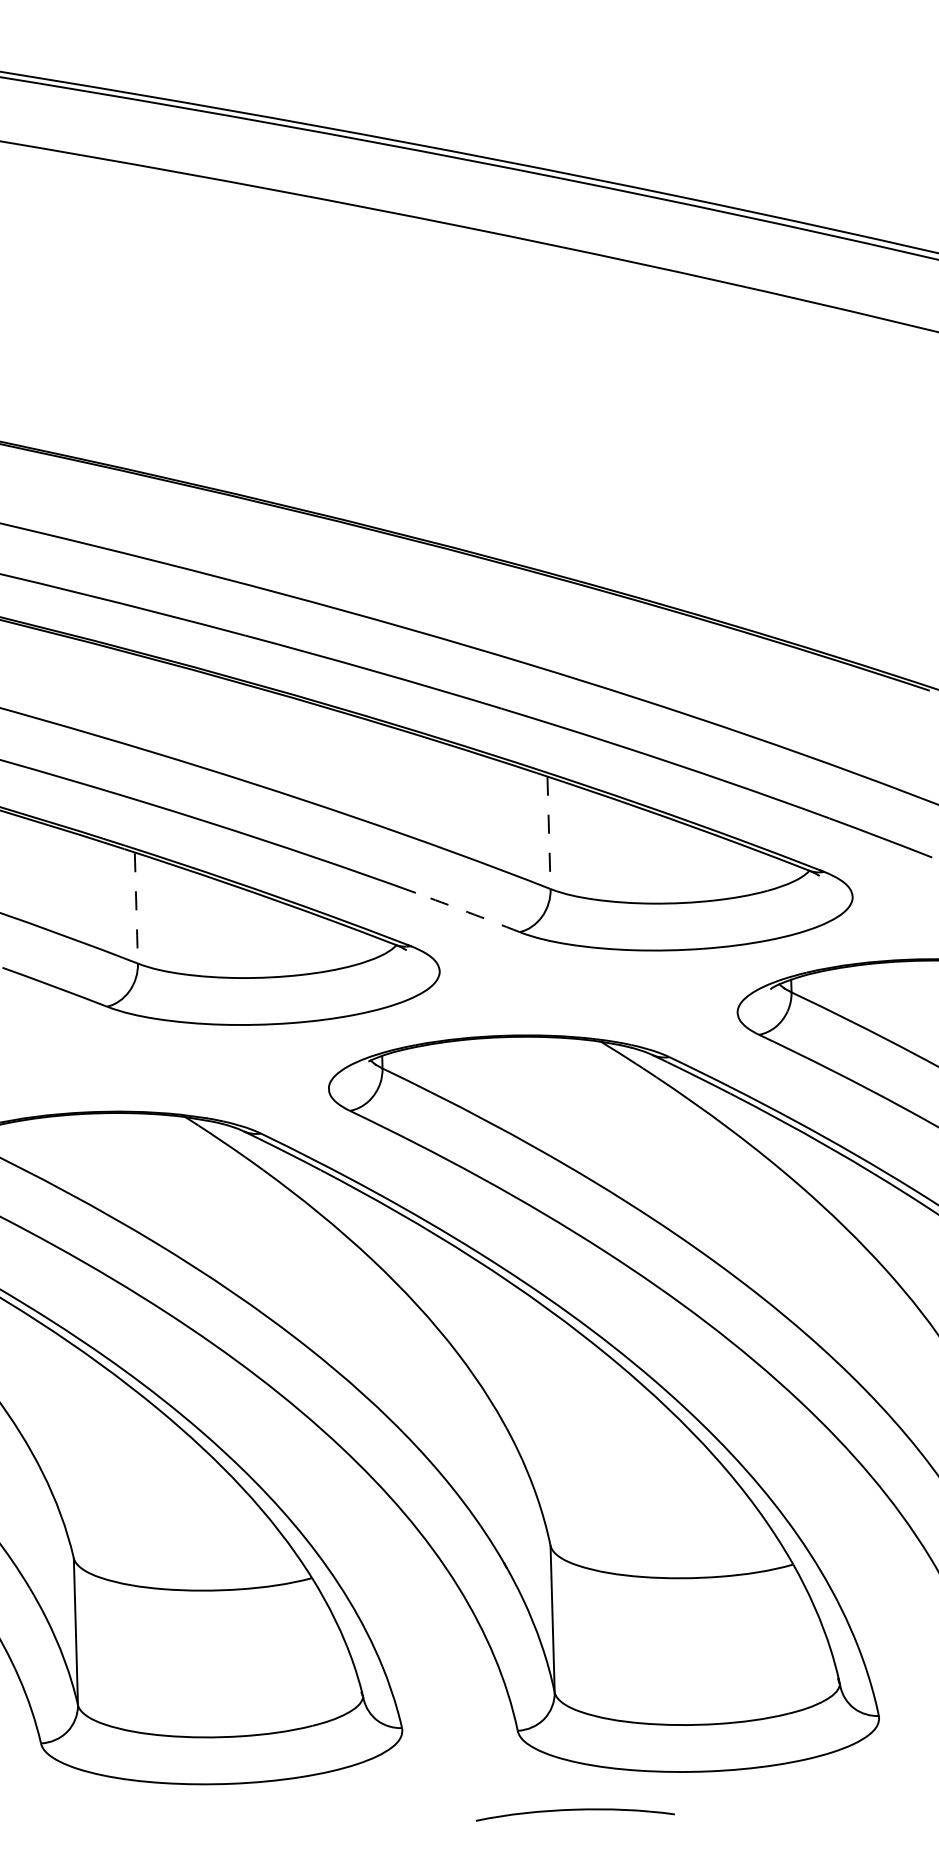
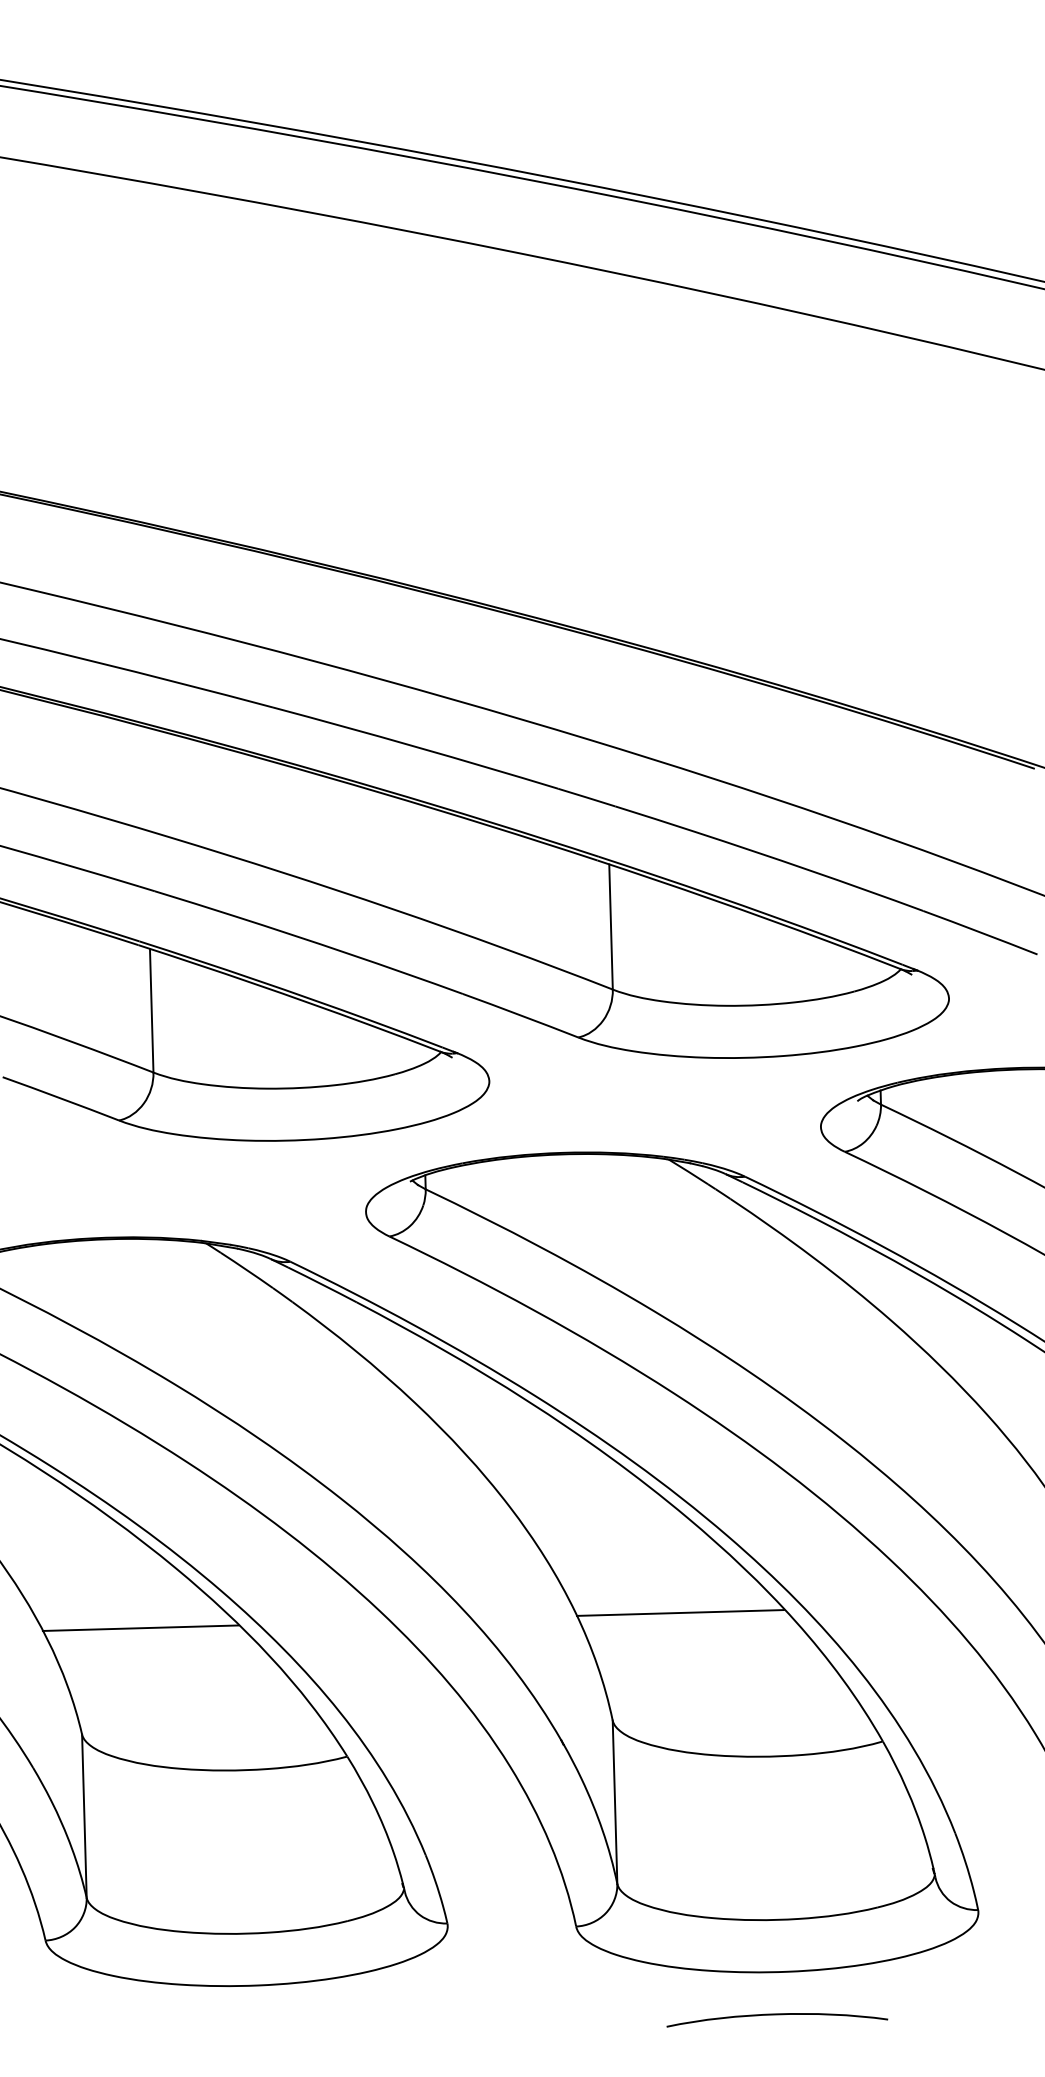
line: (549, 833) -> (611, 927), dashed -> solid
line: (136, 908) -> (151, 1011), dashed -> solid
arc: (467, 912) -> (520, 1015), dashed -> solid
line: (610, 1448) -> (679, 1612), added
line: (126, 1462) -> (140, 1627), added
curve: (575, 1810) -> (777, 2015), moved

